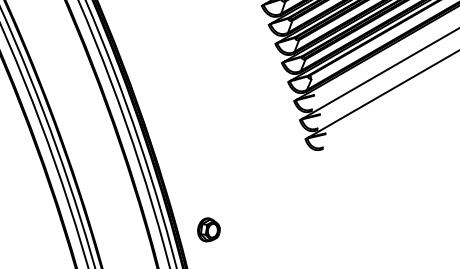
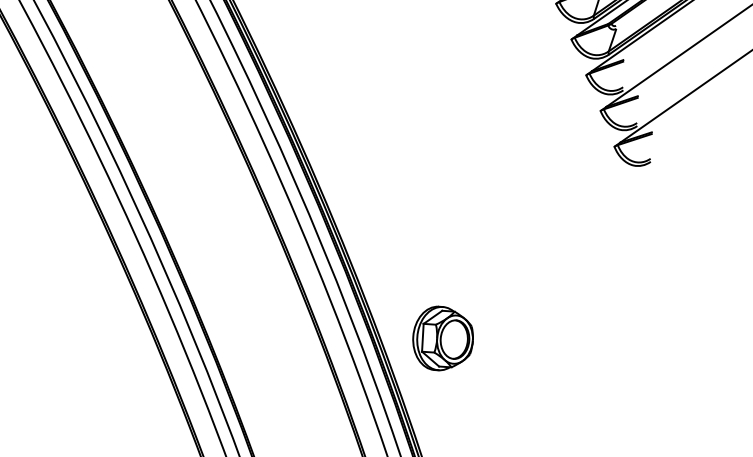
part: (208, 229) -> (442, 337), size x1.43

